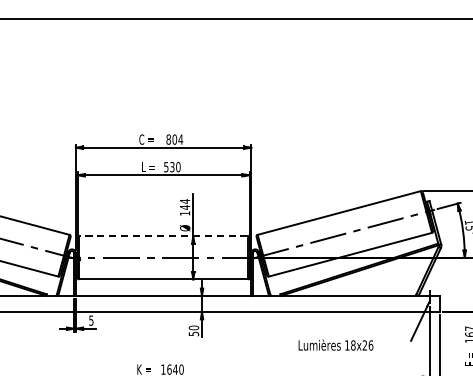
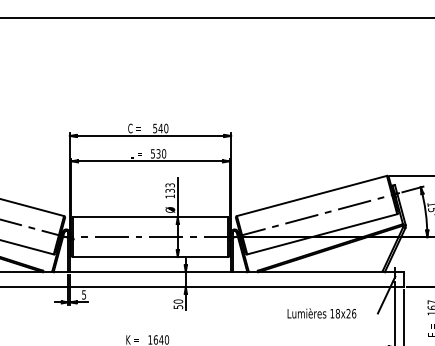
text: (174, 139) -> (160, 128), 804 -> 540
text: (184, 204) -> (169, 188), 144 -> 133
line: (163, 236) -> (150, 217), dashed -> solid
text: (335, 345) -> (321, 313), moved

